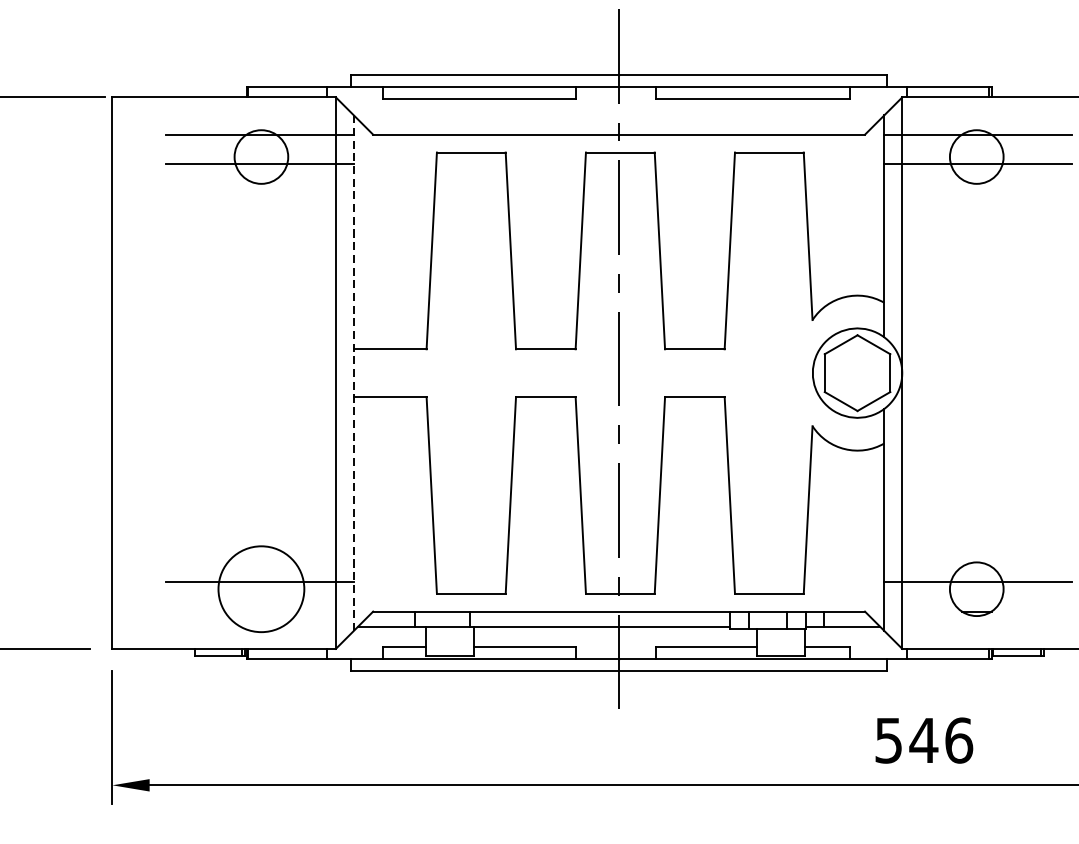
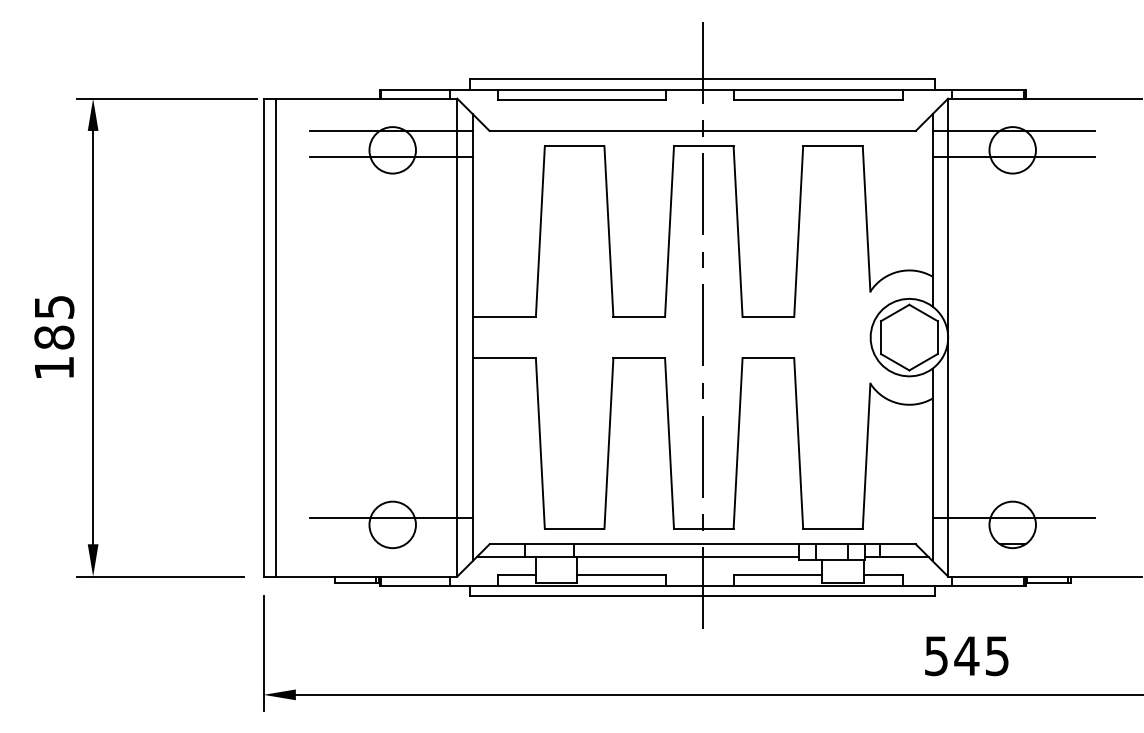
line: (127, 372) -> (276, 337), added
line: (353, 372) -> (472, 337), dashed -> solid
circle: (261, 588) -> (392, 524), size x0.62
text: (959, 741) -> (997, 656), 546 -> 545

